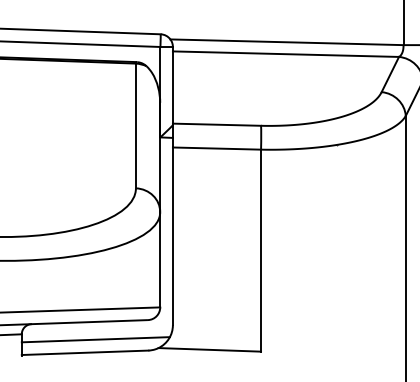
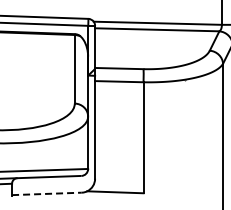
line: (95, 339) -> (52, 186), removed
line: (84, 352) -> (46, 193), solid -> dashed

